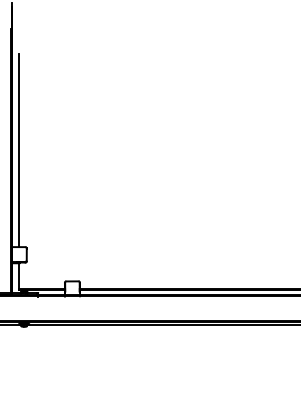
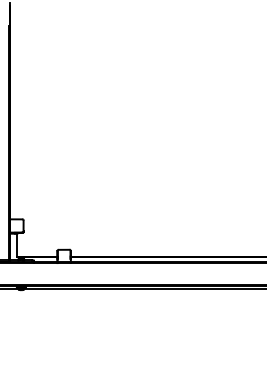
line: (18, 150) -> (16, 133), removed

